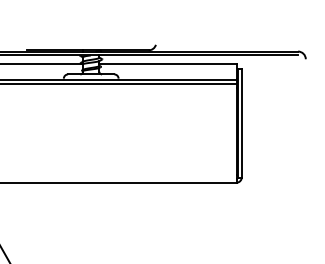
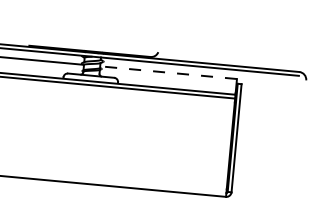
line: (168, 64) -> (169, 72), solid -> dashed

